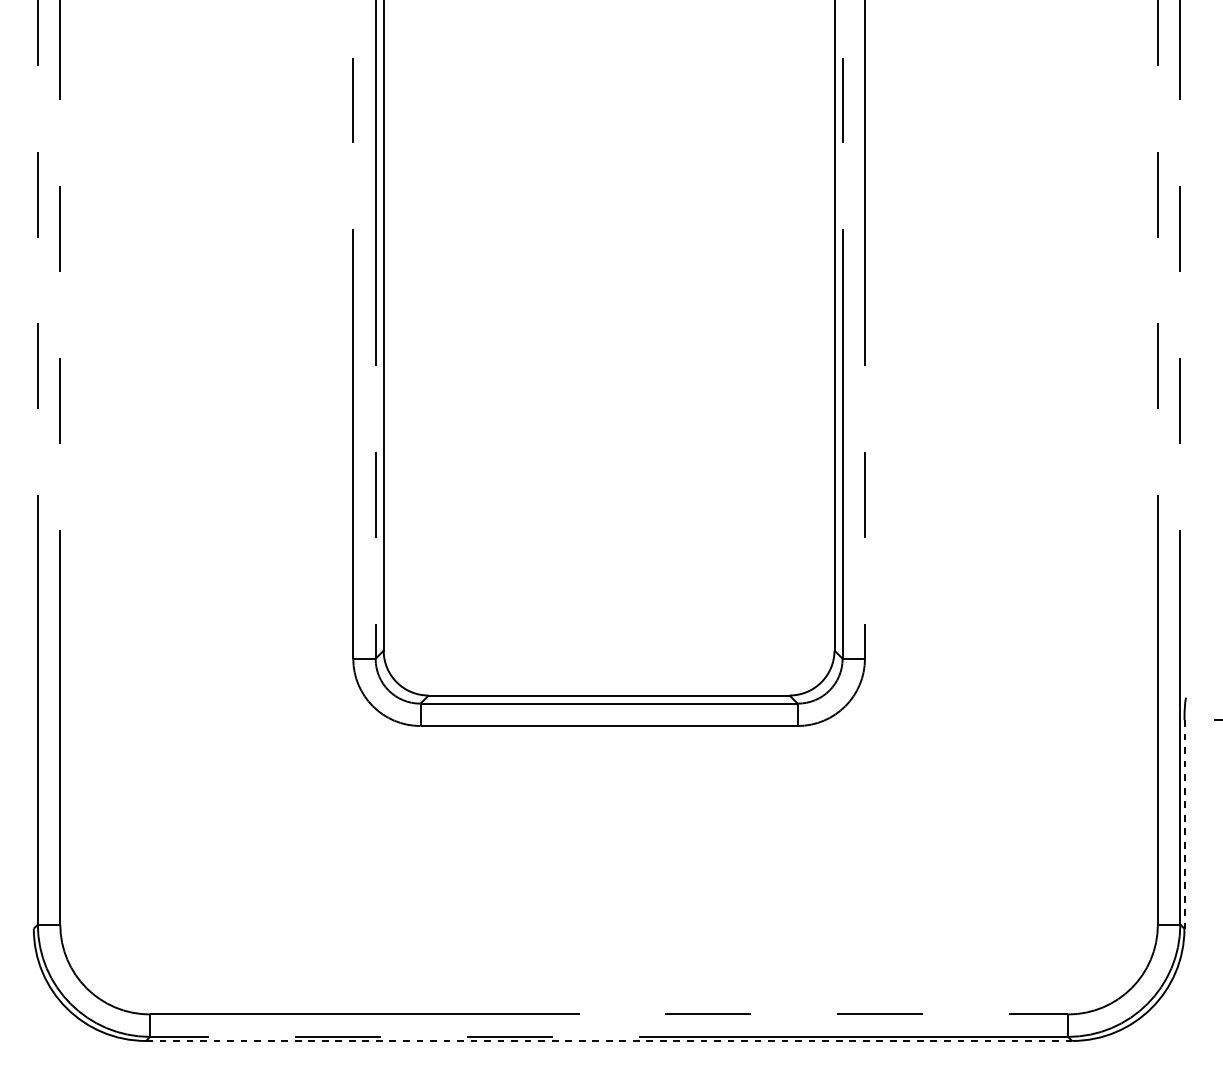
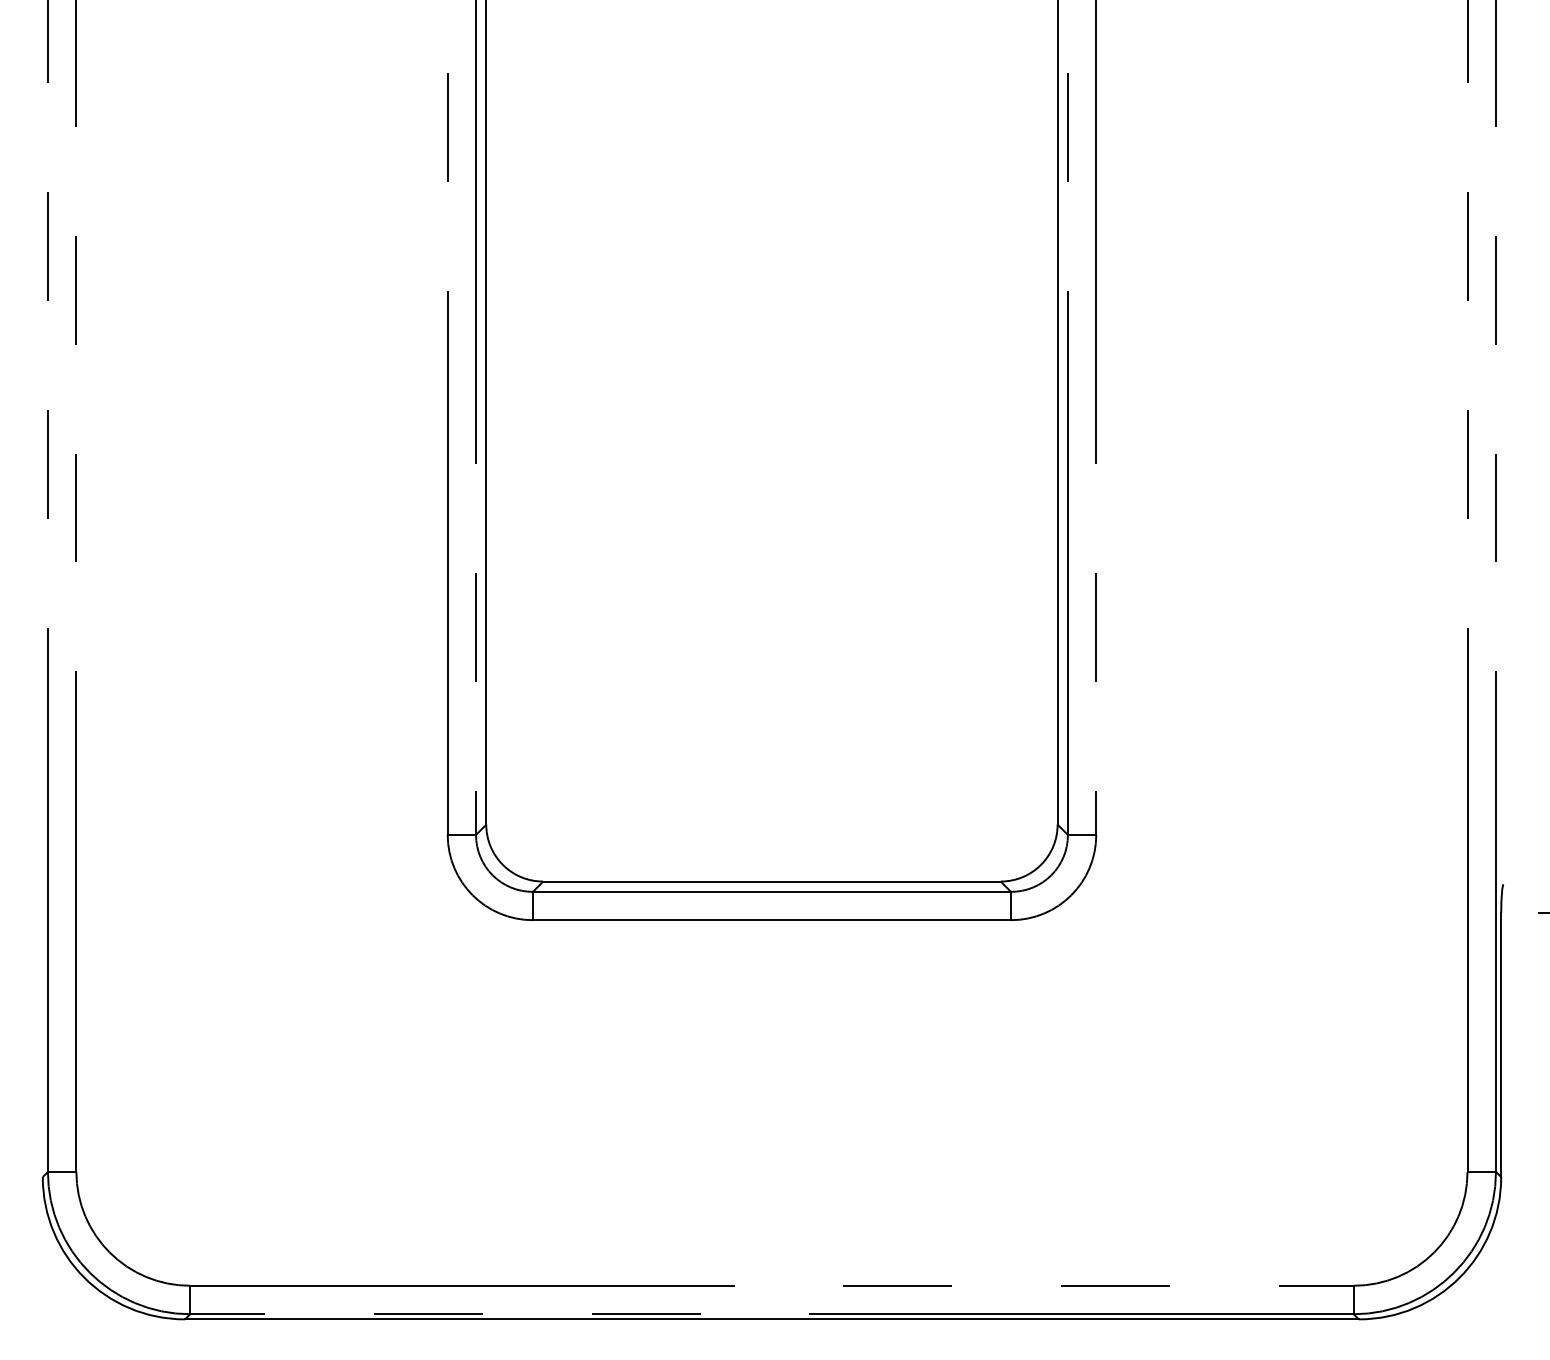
line: (1184, 824) -> (1501, 1045), dashed -> solid
line: (608, 1041) -> (771, 1319), dashed -> solid

